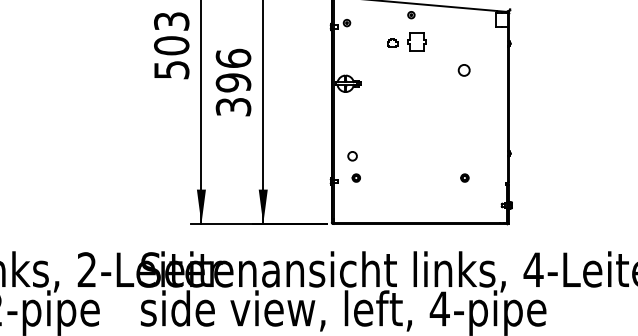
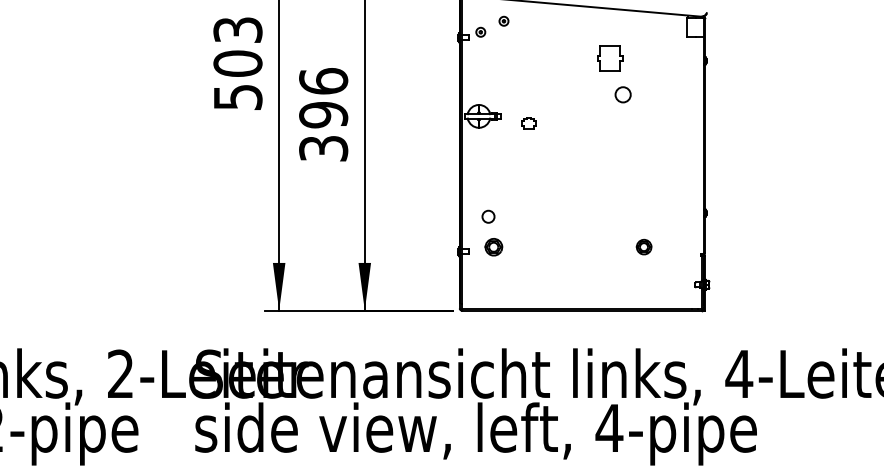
part: (411, 14) -> (503, 20), moved
part: (416, 42) -> (610, 58), moved
part: (392, 43) -> (528, 123), moved
circle: (463, 70) -> (622, 94), moved
part: (356, 177) -> (493, 246), size x1.6
part: (464, 177) -> (643, 246), size x1.4

